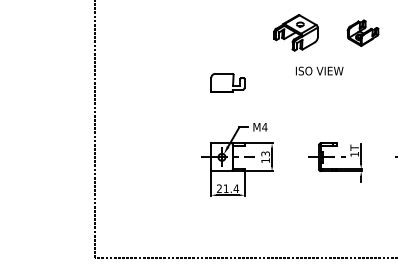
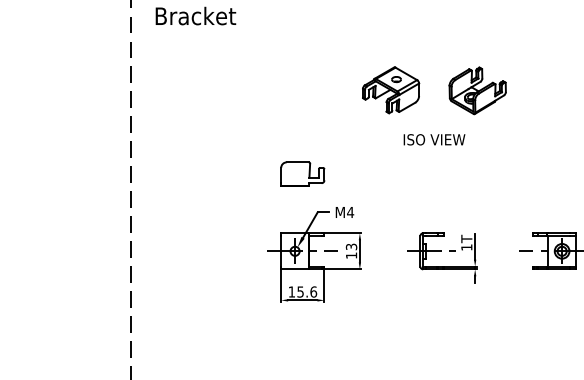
part: (362, 32) -> (477, 90), size x1.43
text: (319, 70) -> (434, 139), moved
part: (227, 82) -> (302, 173), moved
text: (227, 188) -> (302, 291), 21.4 -> 15.6

